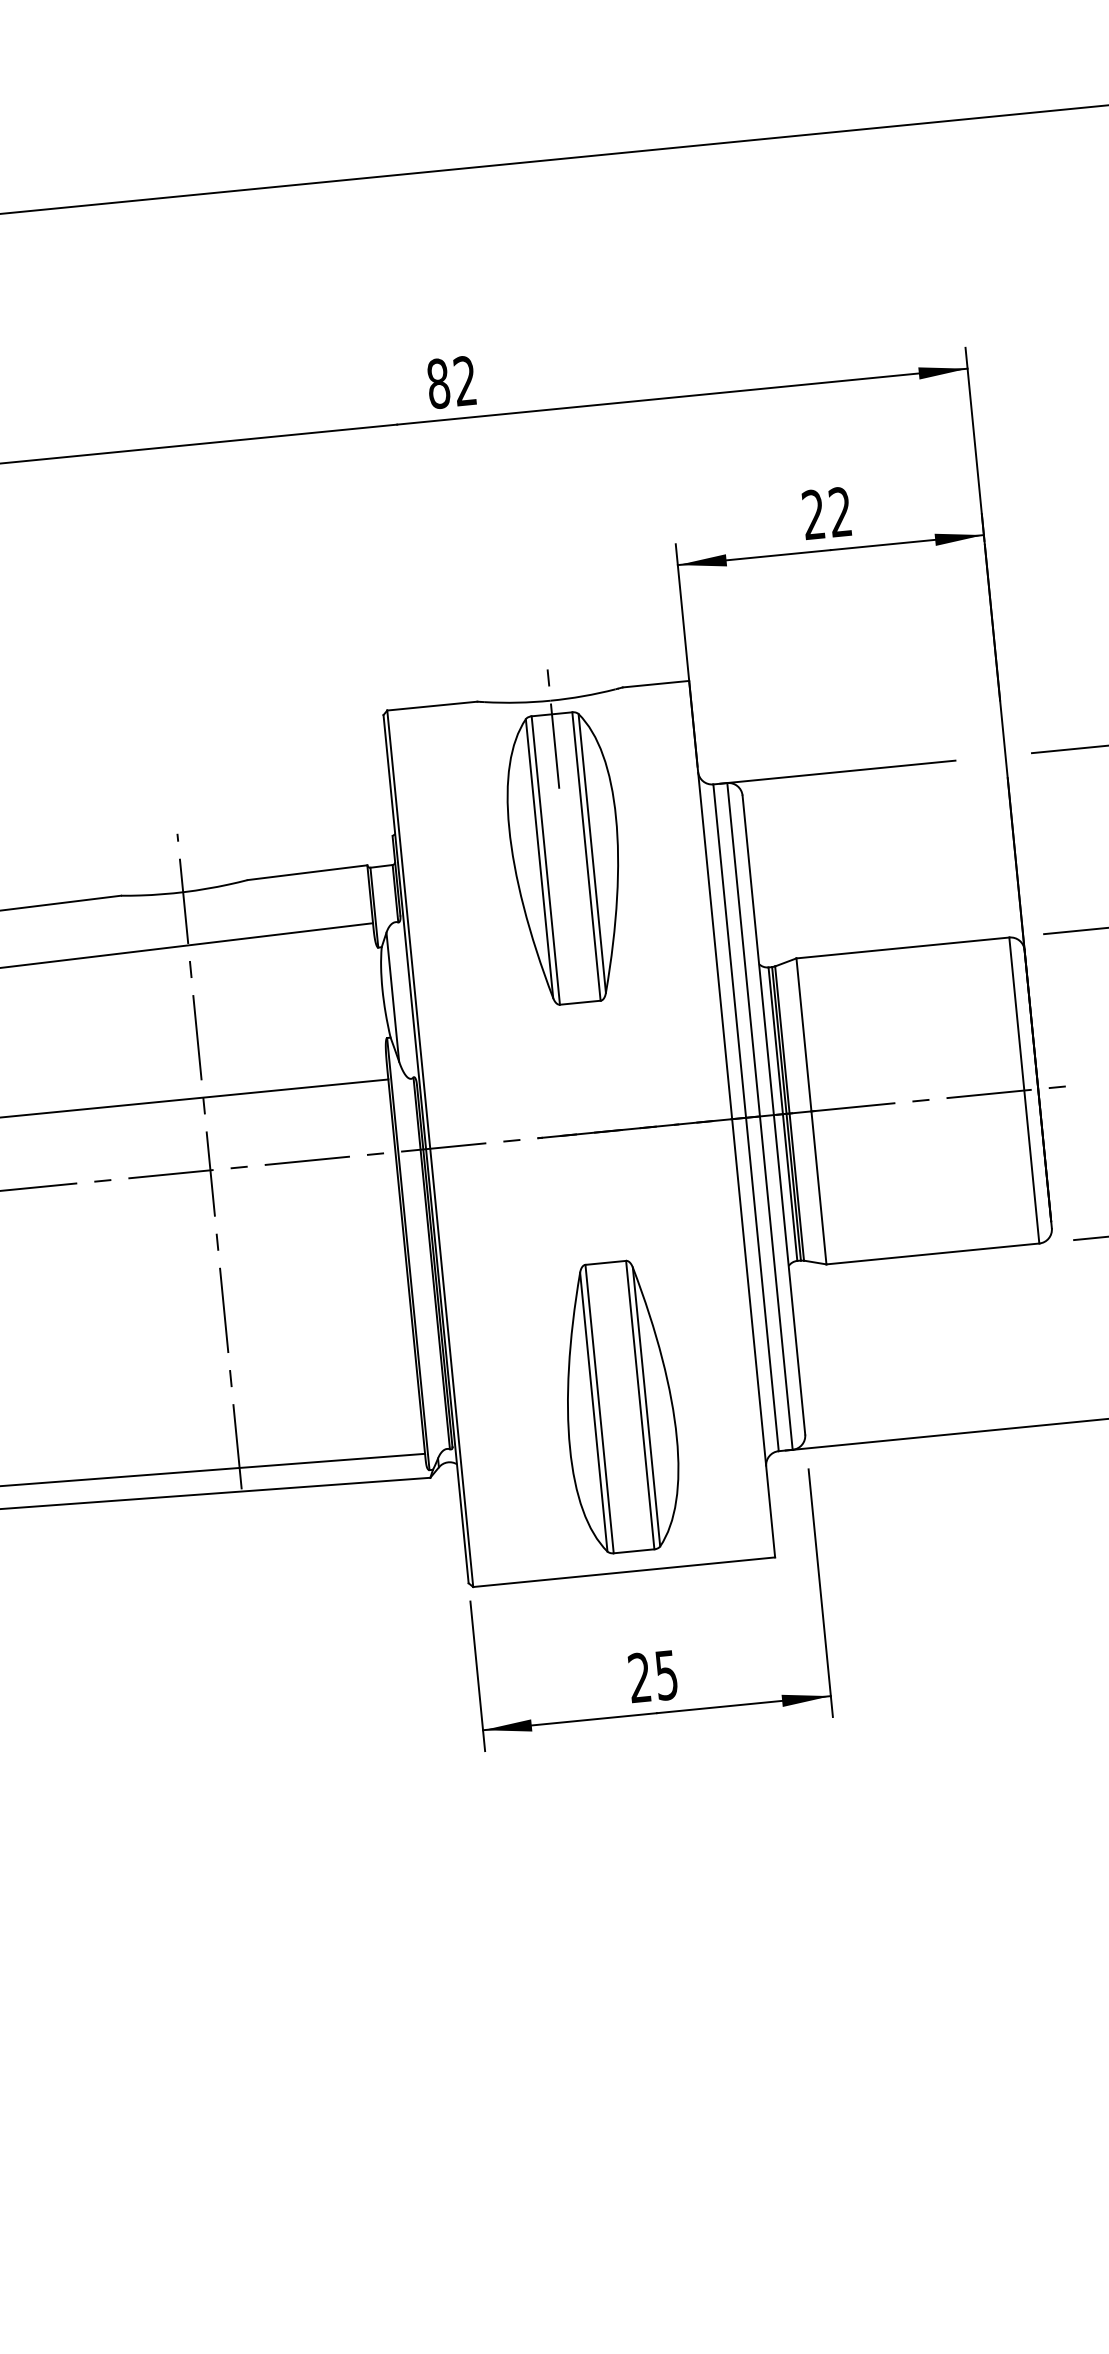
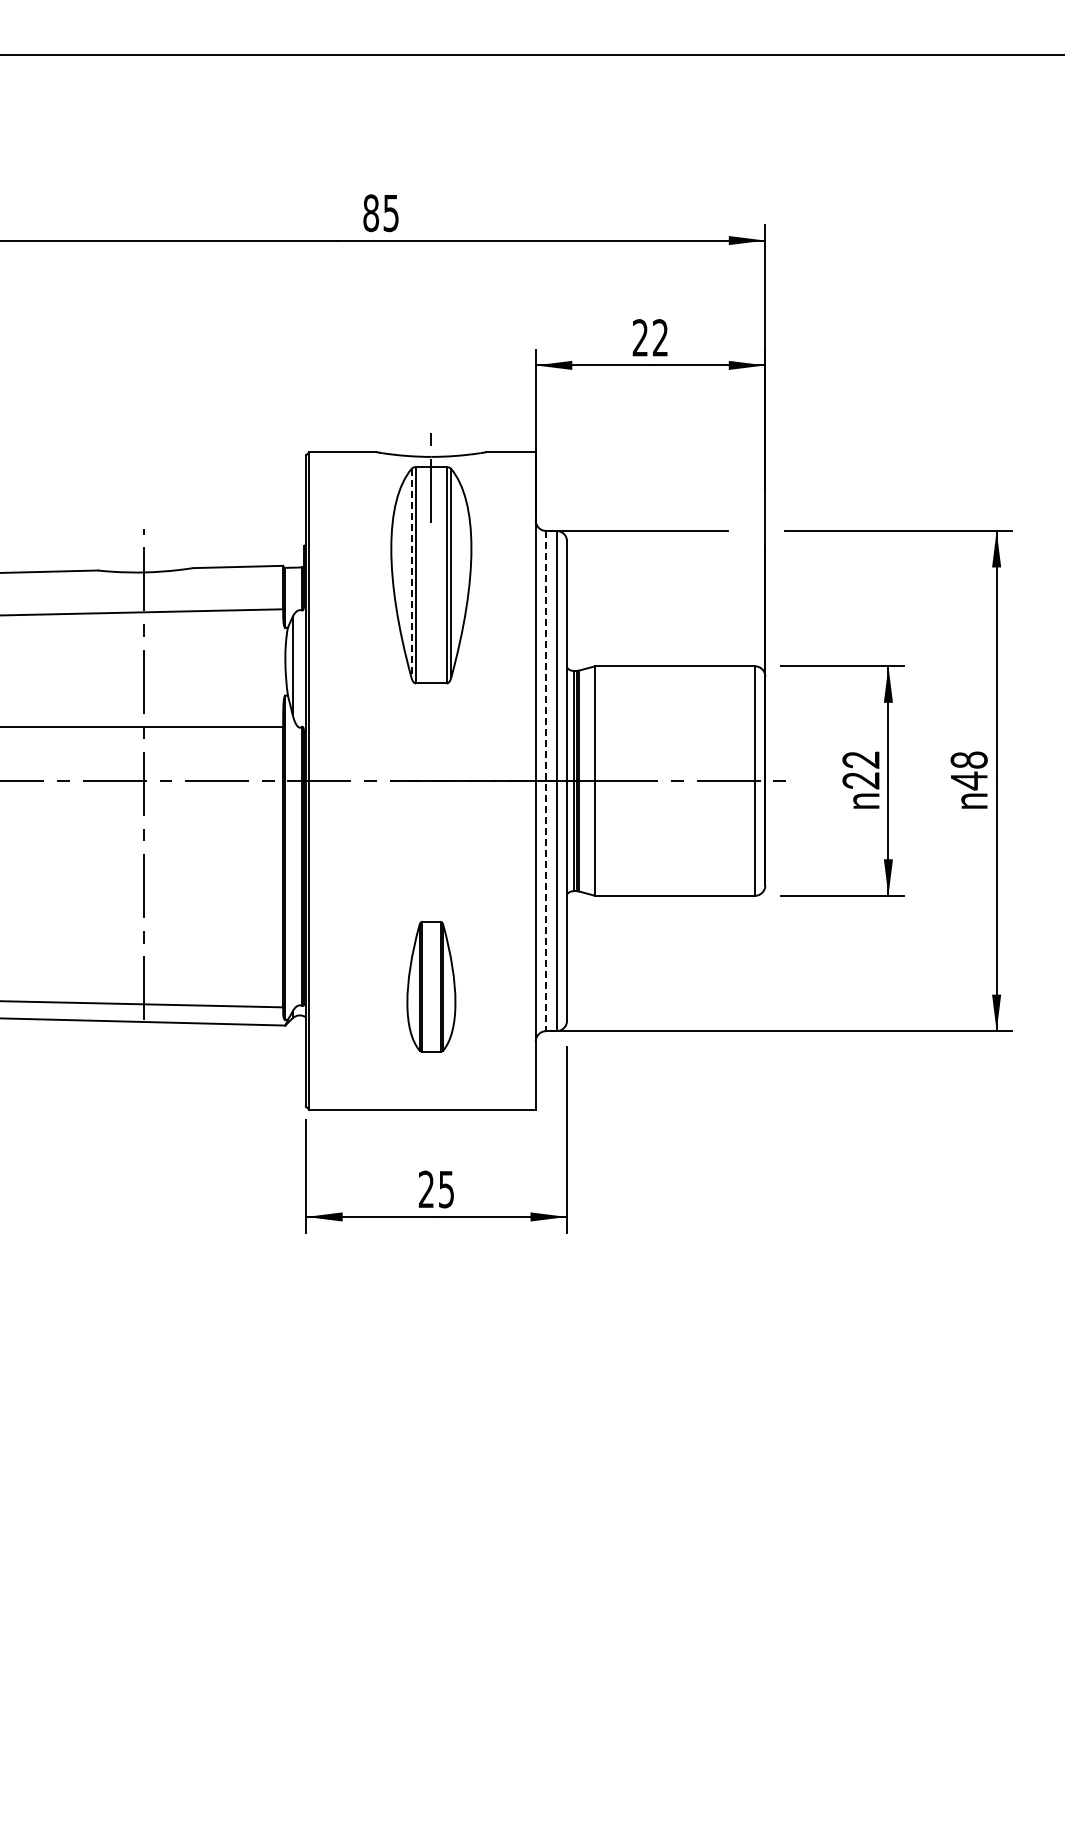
text: (464, 381) -> (390, 213), 82 -> 85
line: (539, 858) -> (411, 573), solid -> dashed
line: (746, 1118) -> (546, 781), solid -> dashed
part: (620, 1406) -> (431, 986), size x0.6

